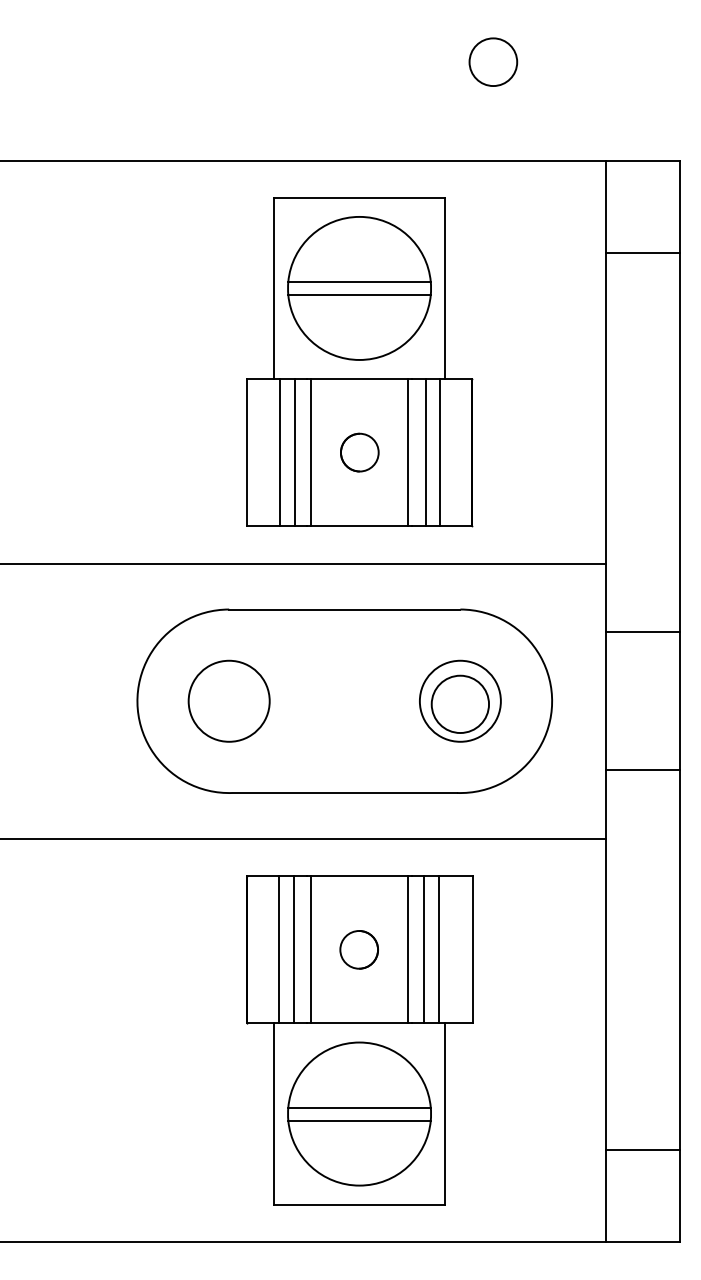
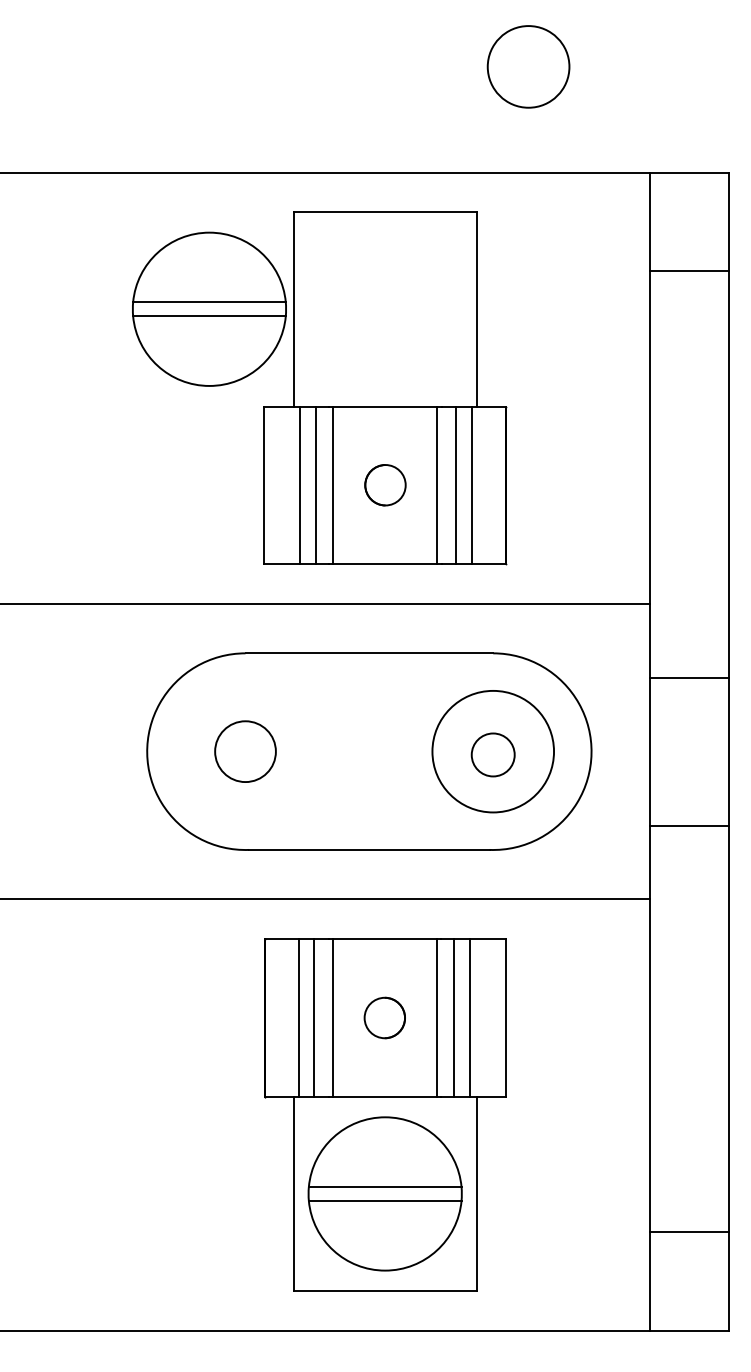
circle: (493, 62) -> (528, 67), size x1.6
part: (359, 288) -> (209, 309), moved
circle: (228, 700) -> (244, 750), size x0.7
circle: (459, 700) -> (492, 750), size x1.4
circle: (460, 704) -> (493, 755), size x0.7

